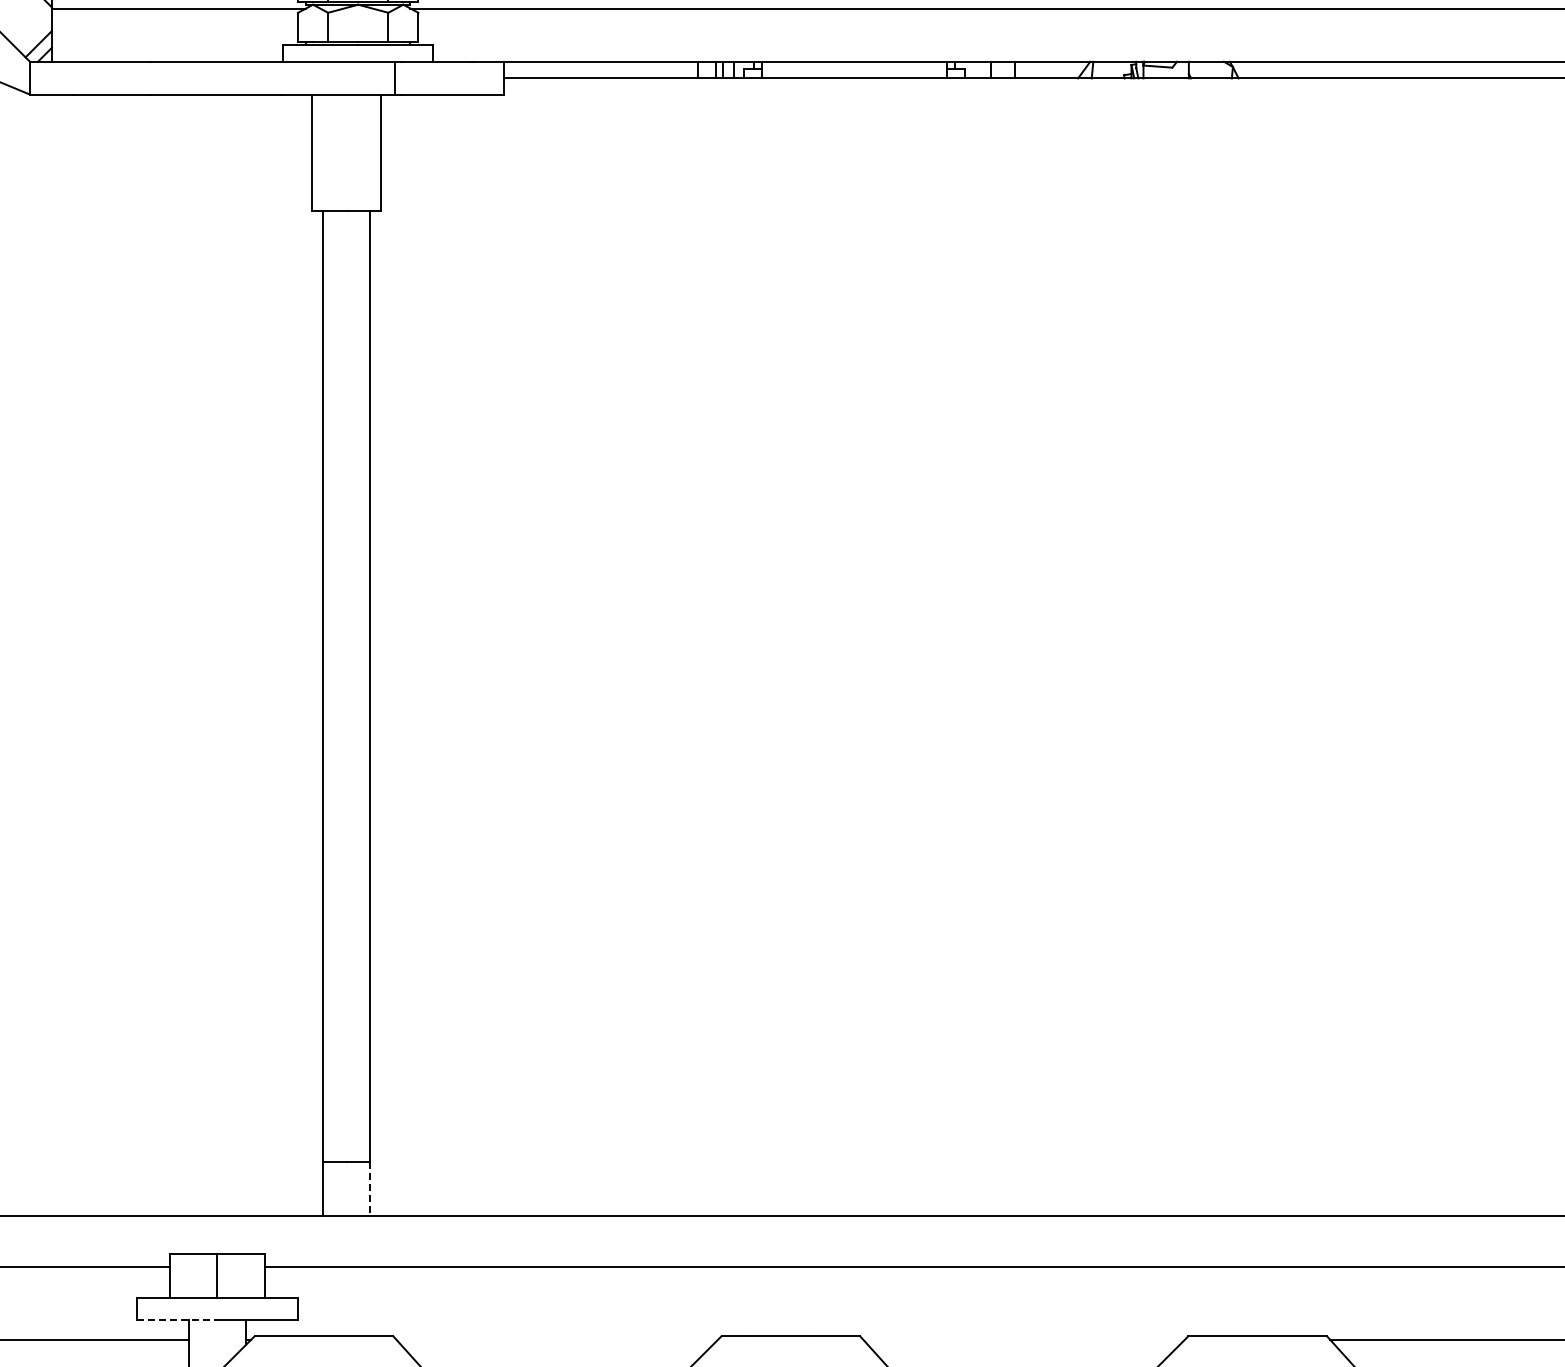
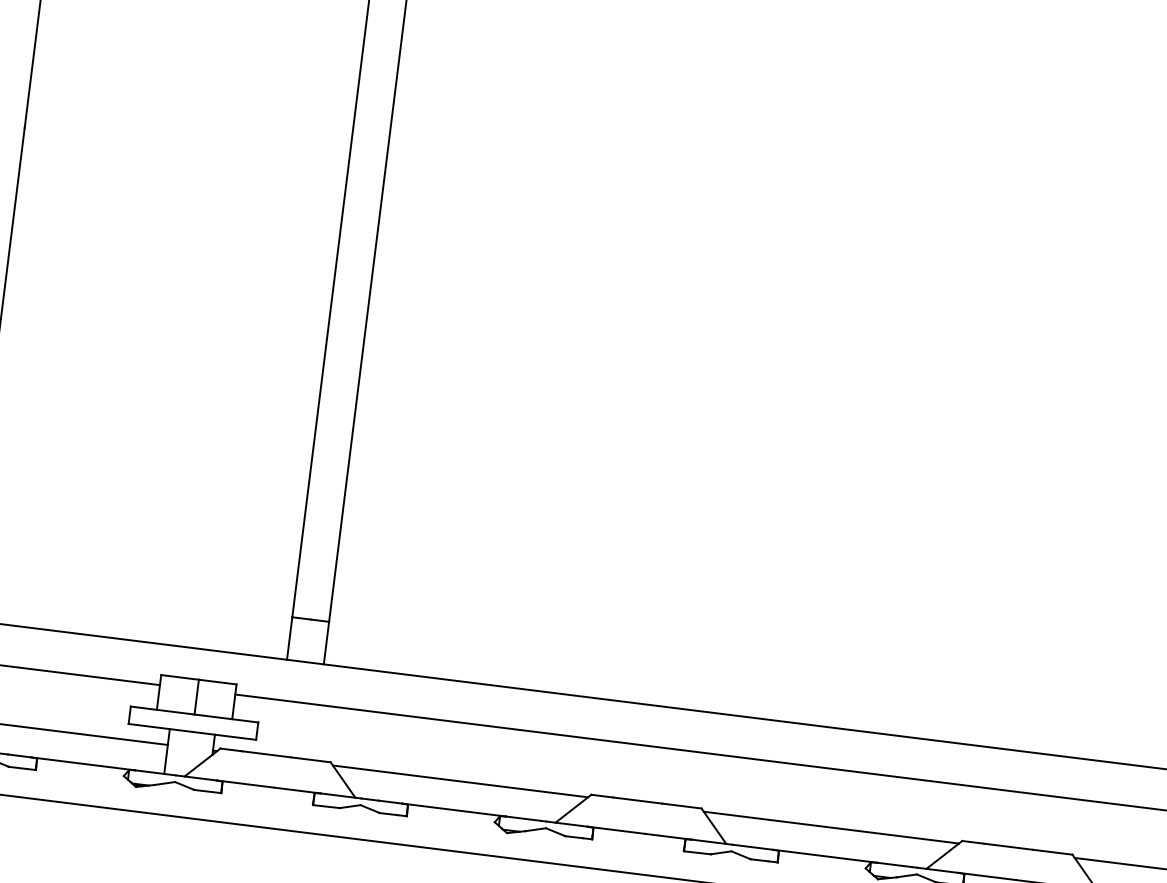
line: (369, 1189) -> (326, 643), dashed -> solid
line: (177, 1319) -> (160, 727), dashed -> solid
line: (556, 1339) -> (459, 780), added
line: (1023, 1339) -> (830, 827), added

